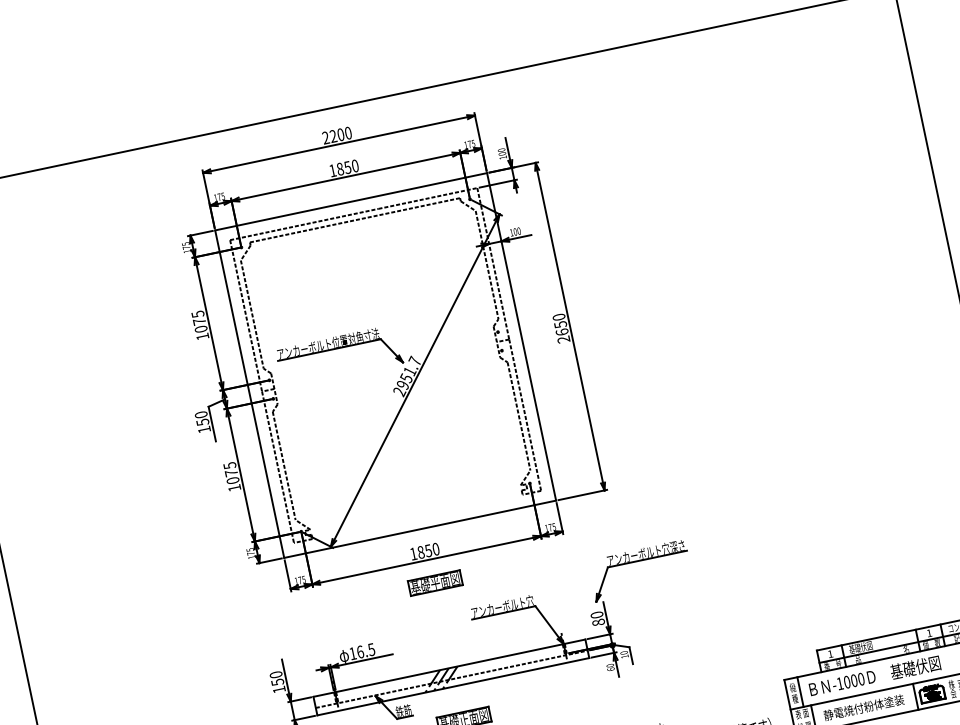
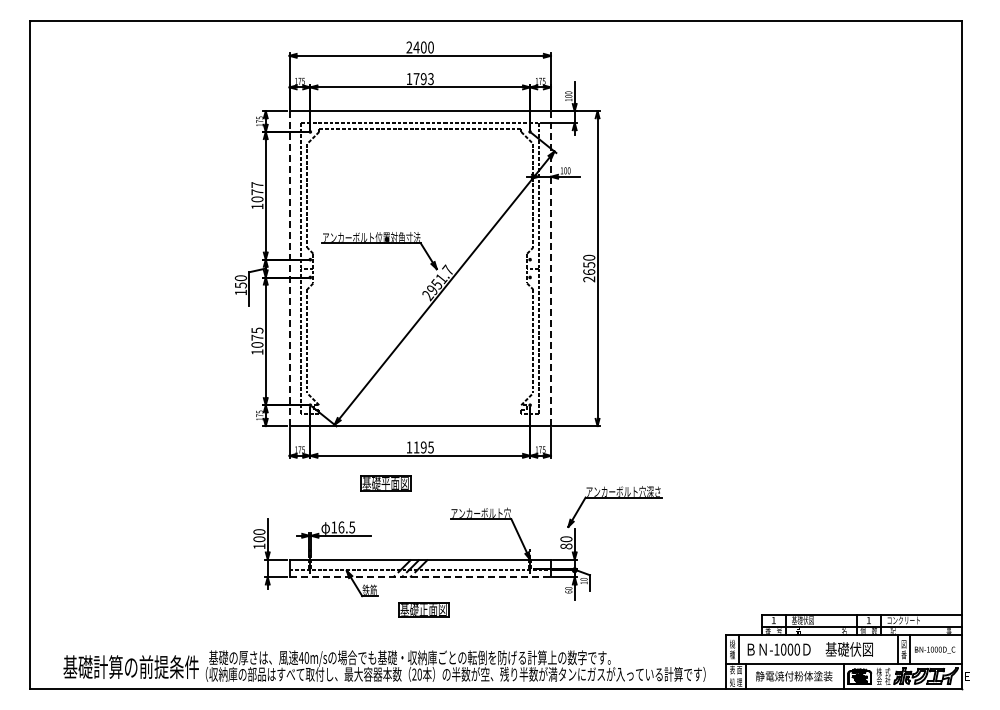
text: (333, 136) -> (416, 47), 2200 -> 2400
text: (347, 168) -> (423, 79), 1850 -> 1793
text: (197, 313) -> (257, 184), 1075 -> 1077
line: (521, 337) -> (550, 269), solid -> dashed
line: (249, 394) -> (289, 268), solid -> dashed
text: (428, 550) -> (423, 447), 1850 -> 1195
part: (435, 583) -> (385, 483), moved
text: (277, 682) -> (259, 539), 150 -> 100
line: (453, 686) -> (420, 577), solid -> dashed

